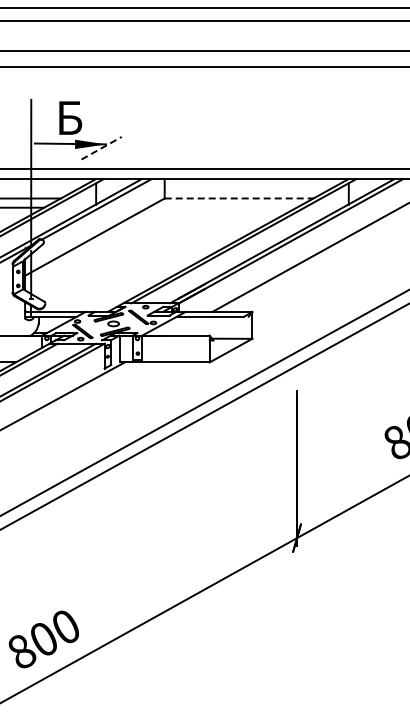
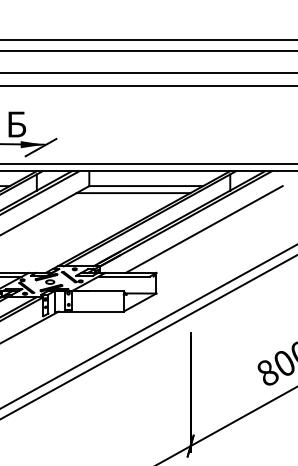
line: (102, 148) -> (41, 147), dashed -> solid
line: (239, 198) -> (146, 186), dashed -> solid
line: (222, 207) -> (133, 192), added

